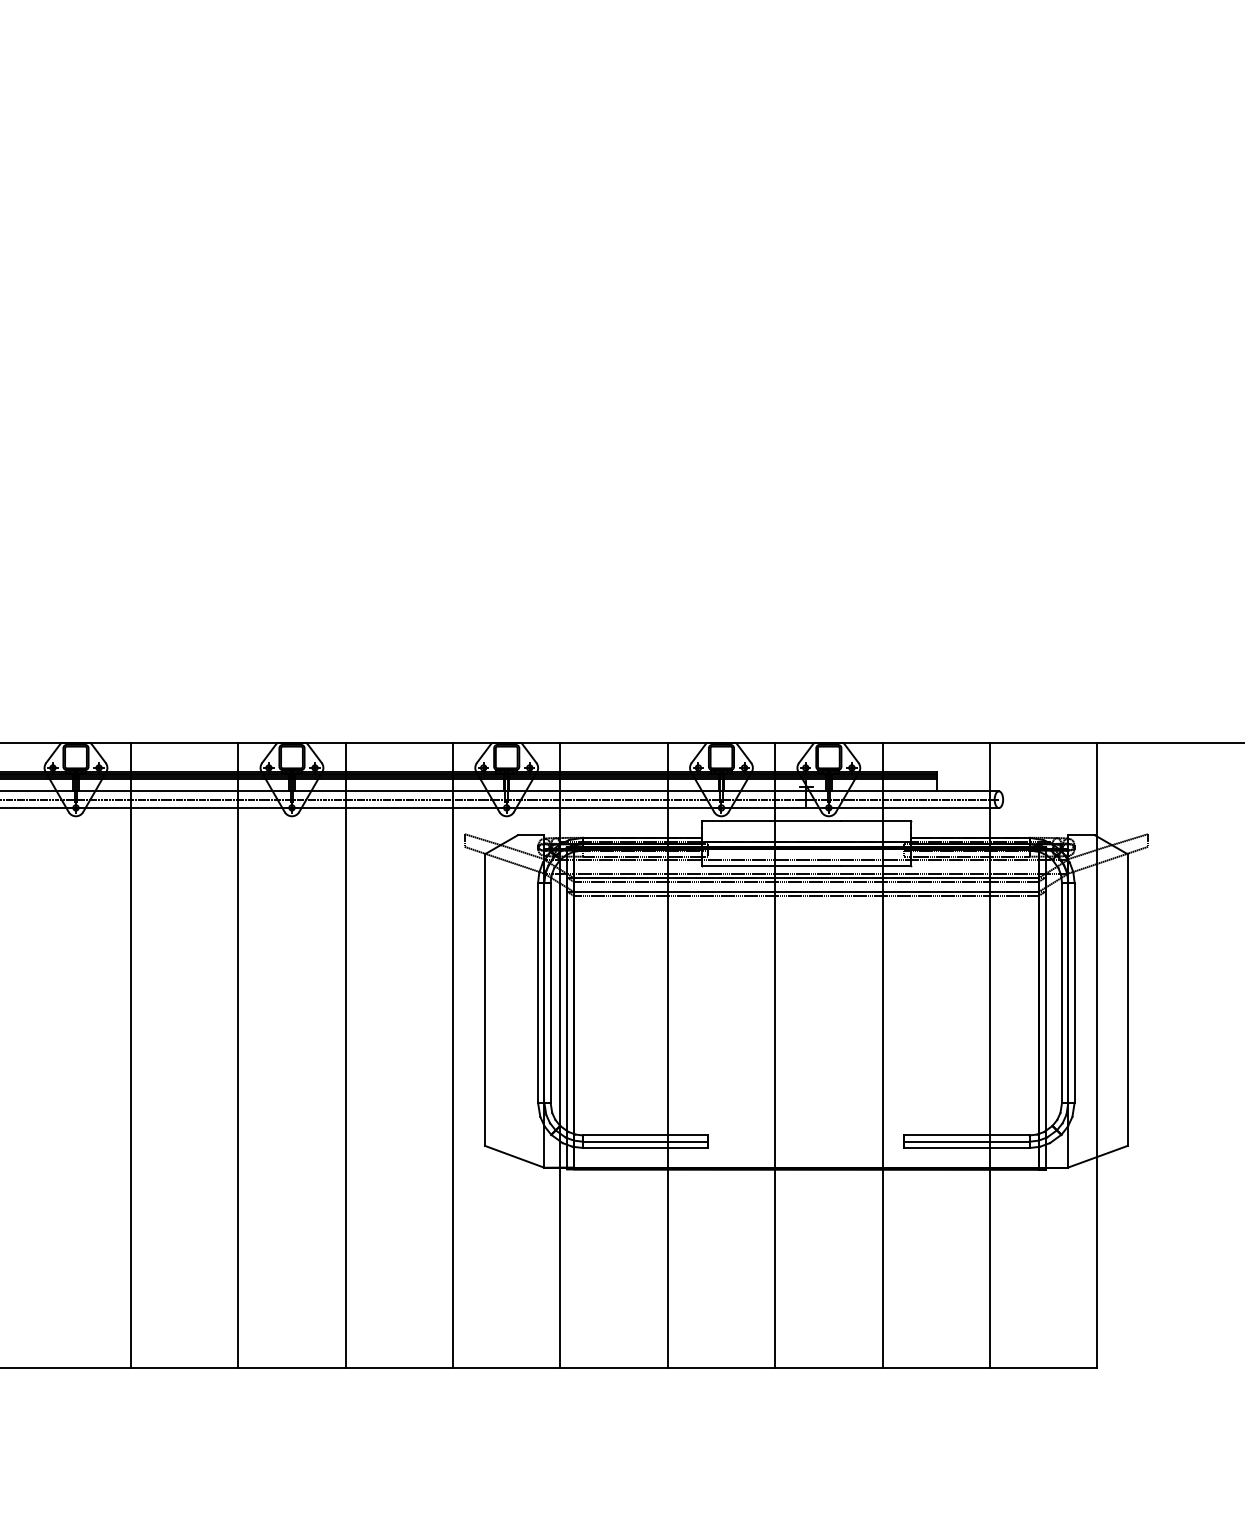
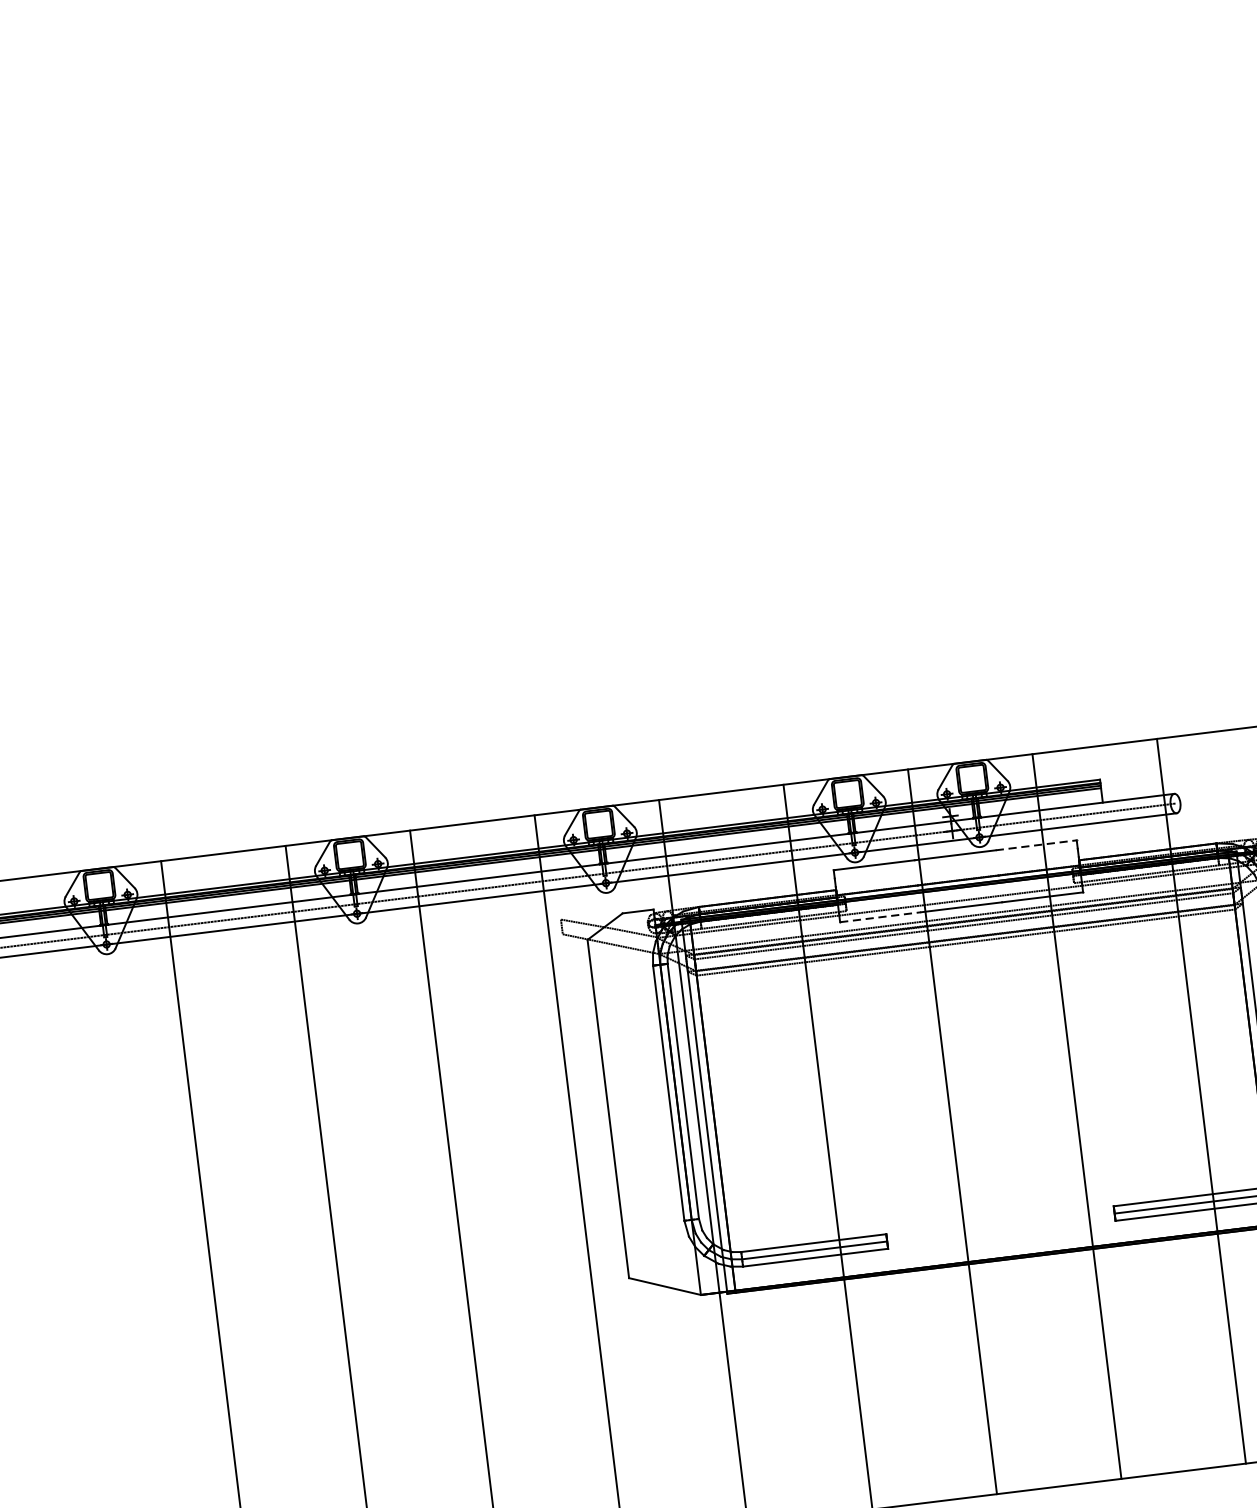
line: (876, 820) -> (1036, 845), solid -> dashed
line: (736, 865) -> (880, 917), solid -> dashed

